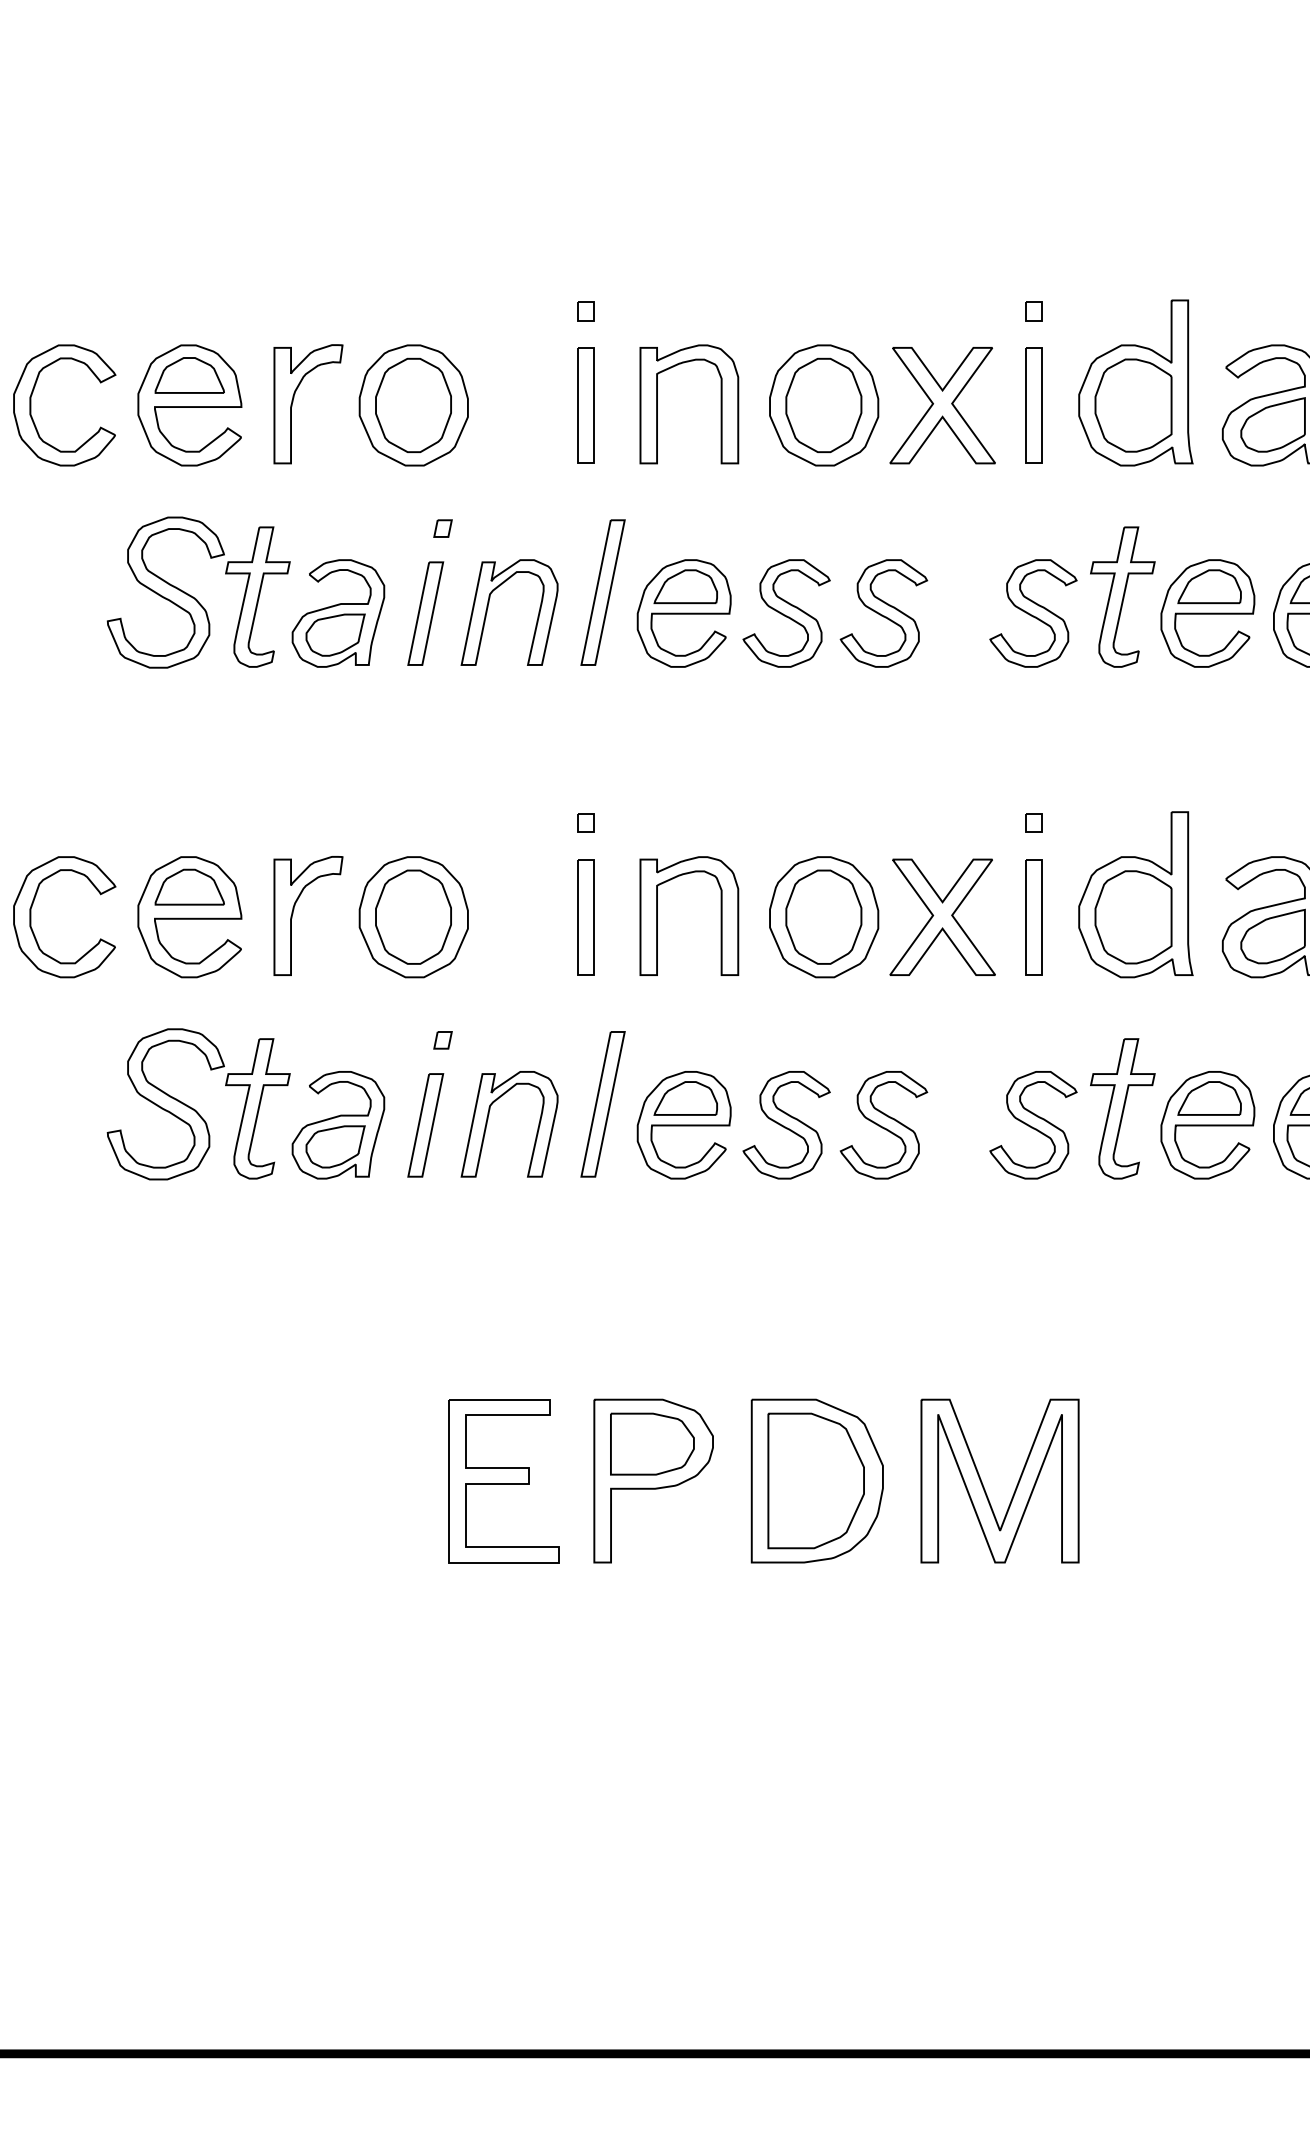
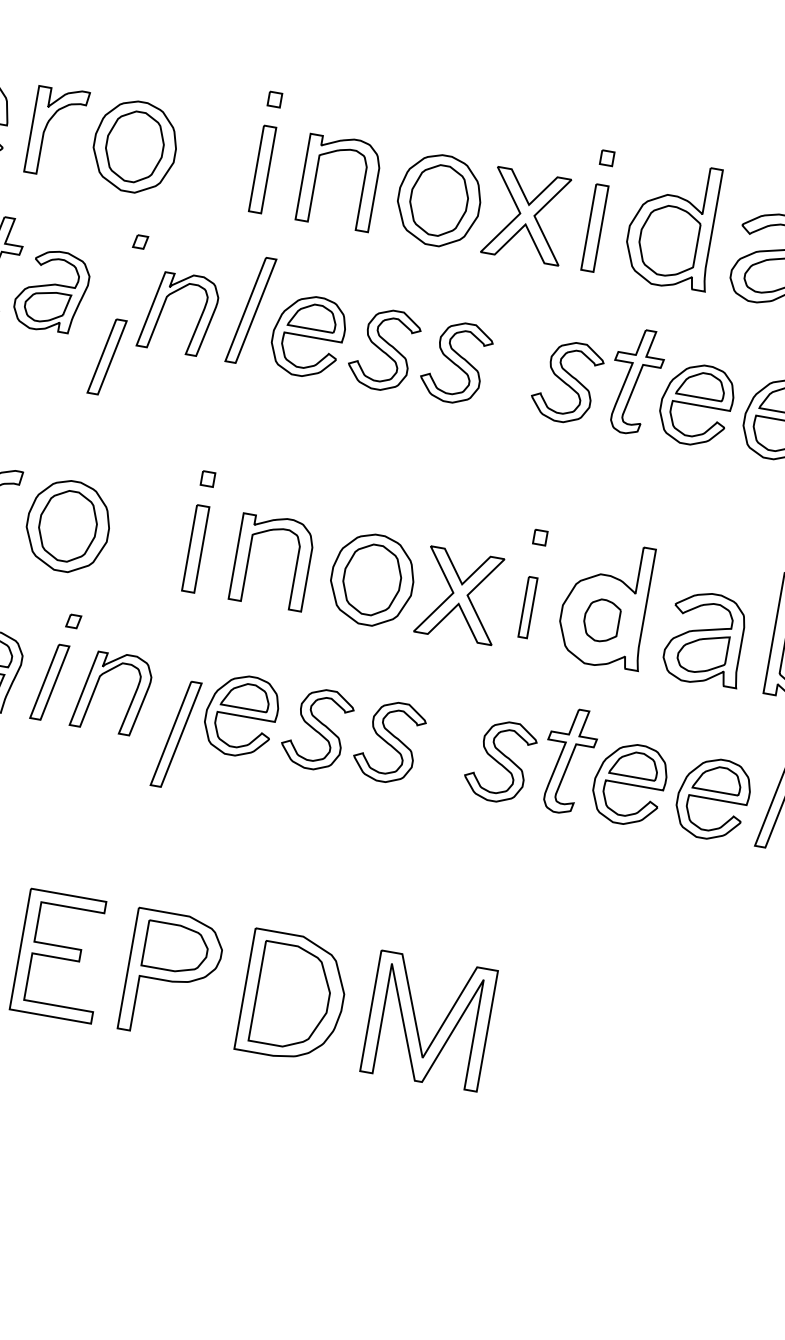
part: (425, 613) -> (106, 356), moved
part: (1033, 917) -> (527, 607), size x0.7
part: (1133, 917) -> (601, 620), size x0.6
part: (602, 1104) -> (175, 734), moved

